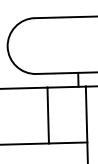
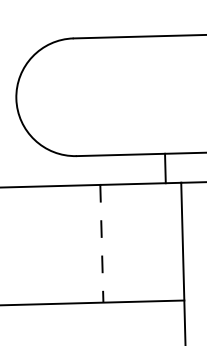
line: (48, 115) -> (102, 243), solid -> dashed

